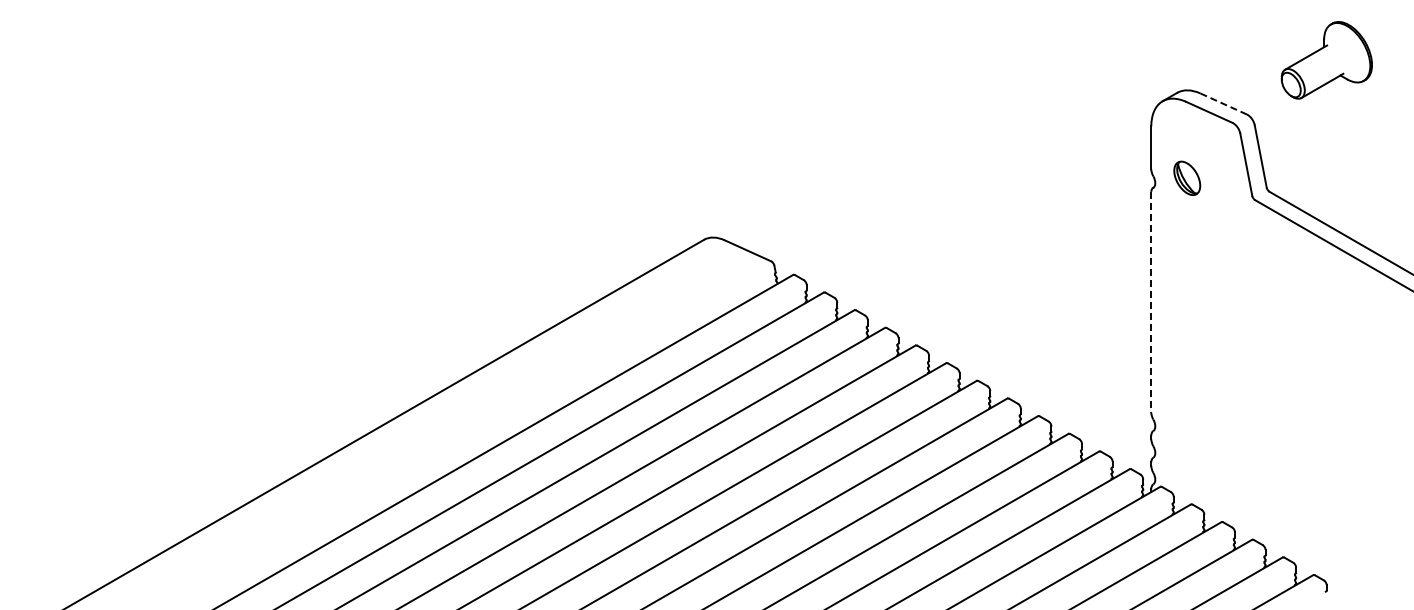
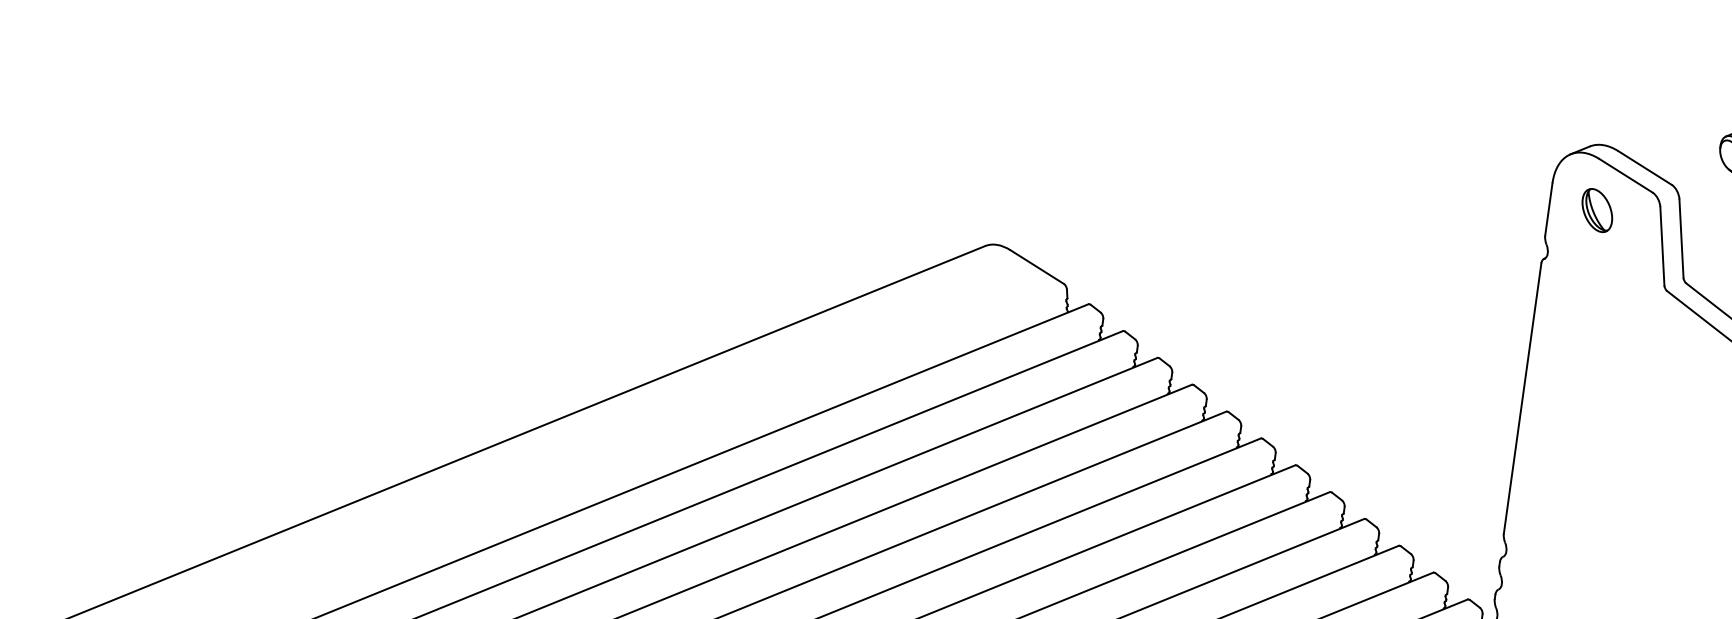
line: (1224, 104) -> (1645, 168), dashed -> solid
part: (1187, 177) -> (1597, 209), moved
line: (1151, 302) -> (1522, 398), dashed -> solid

